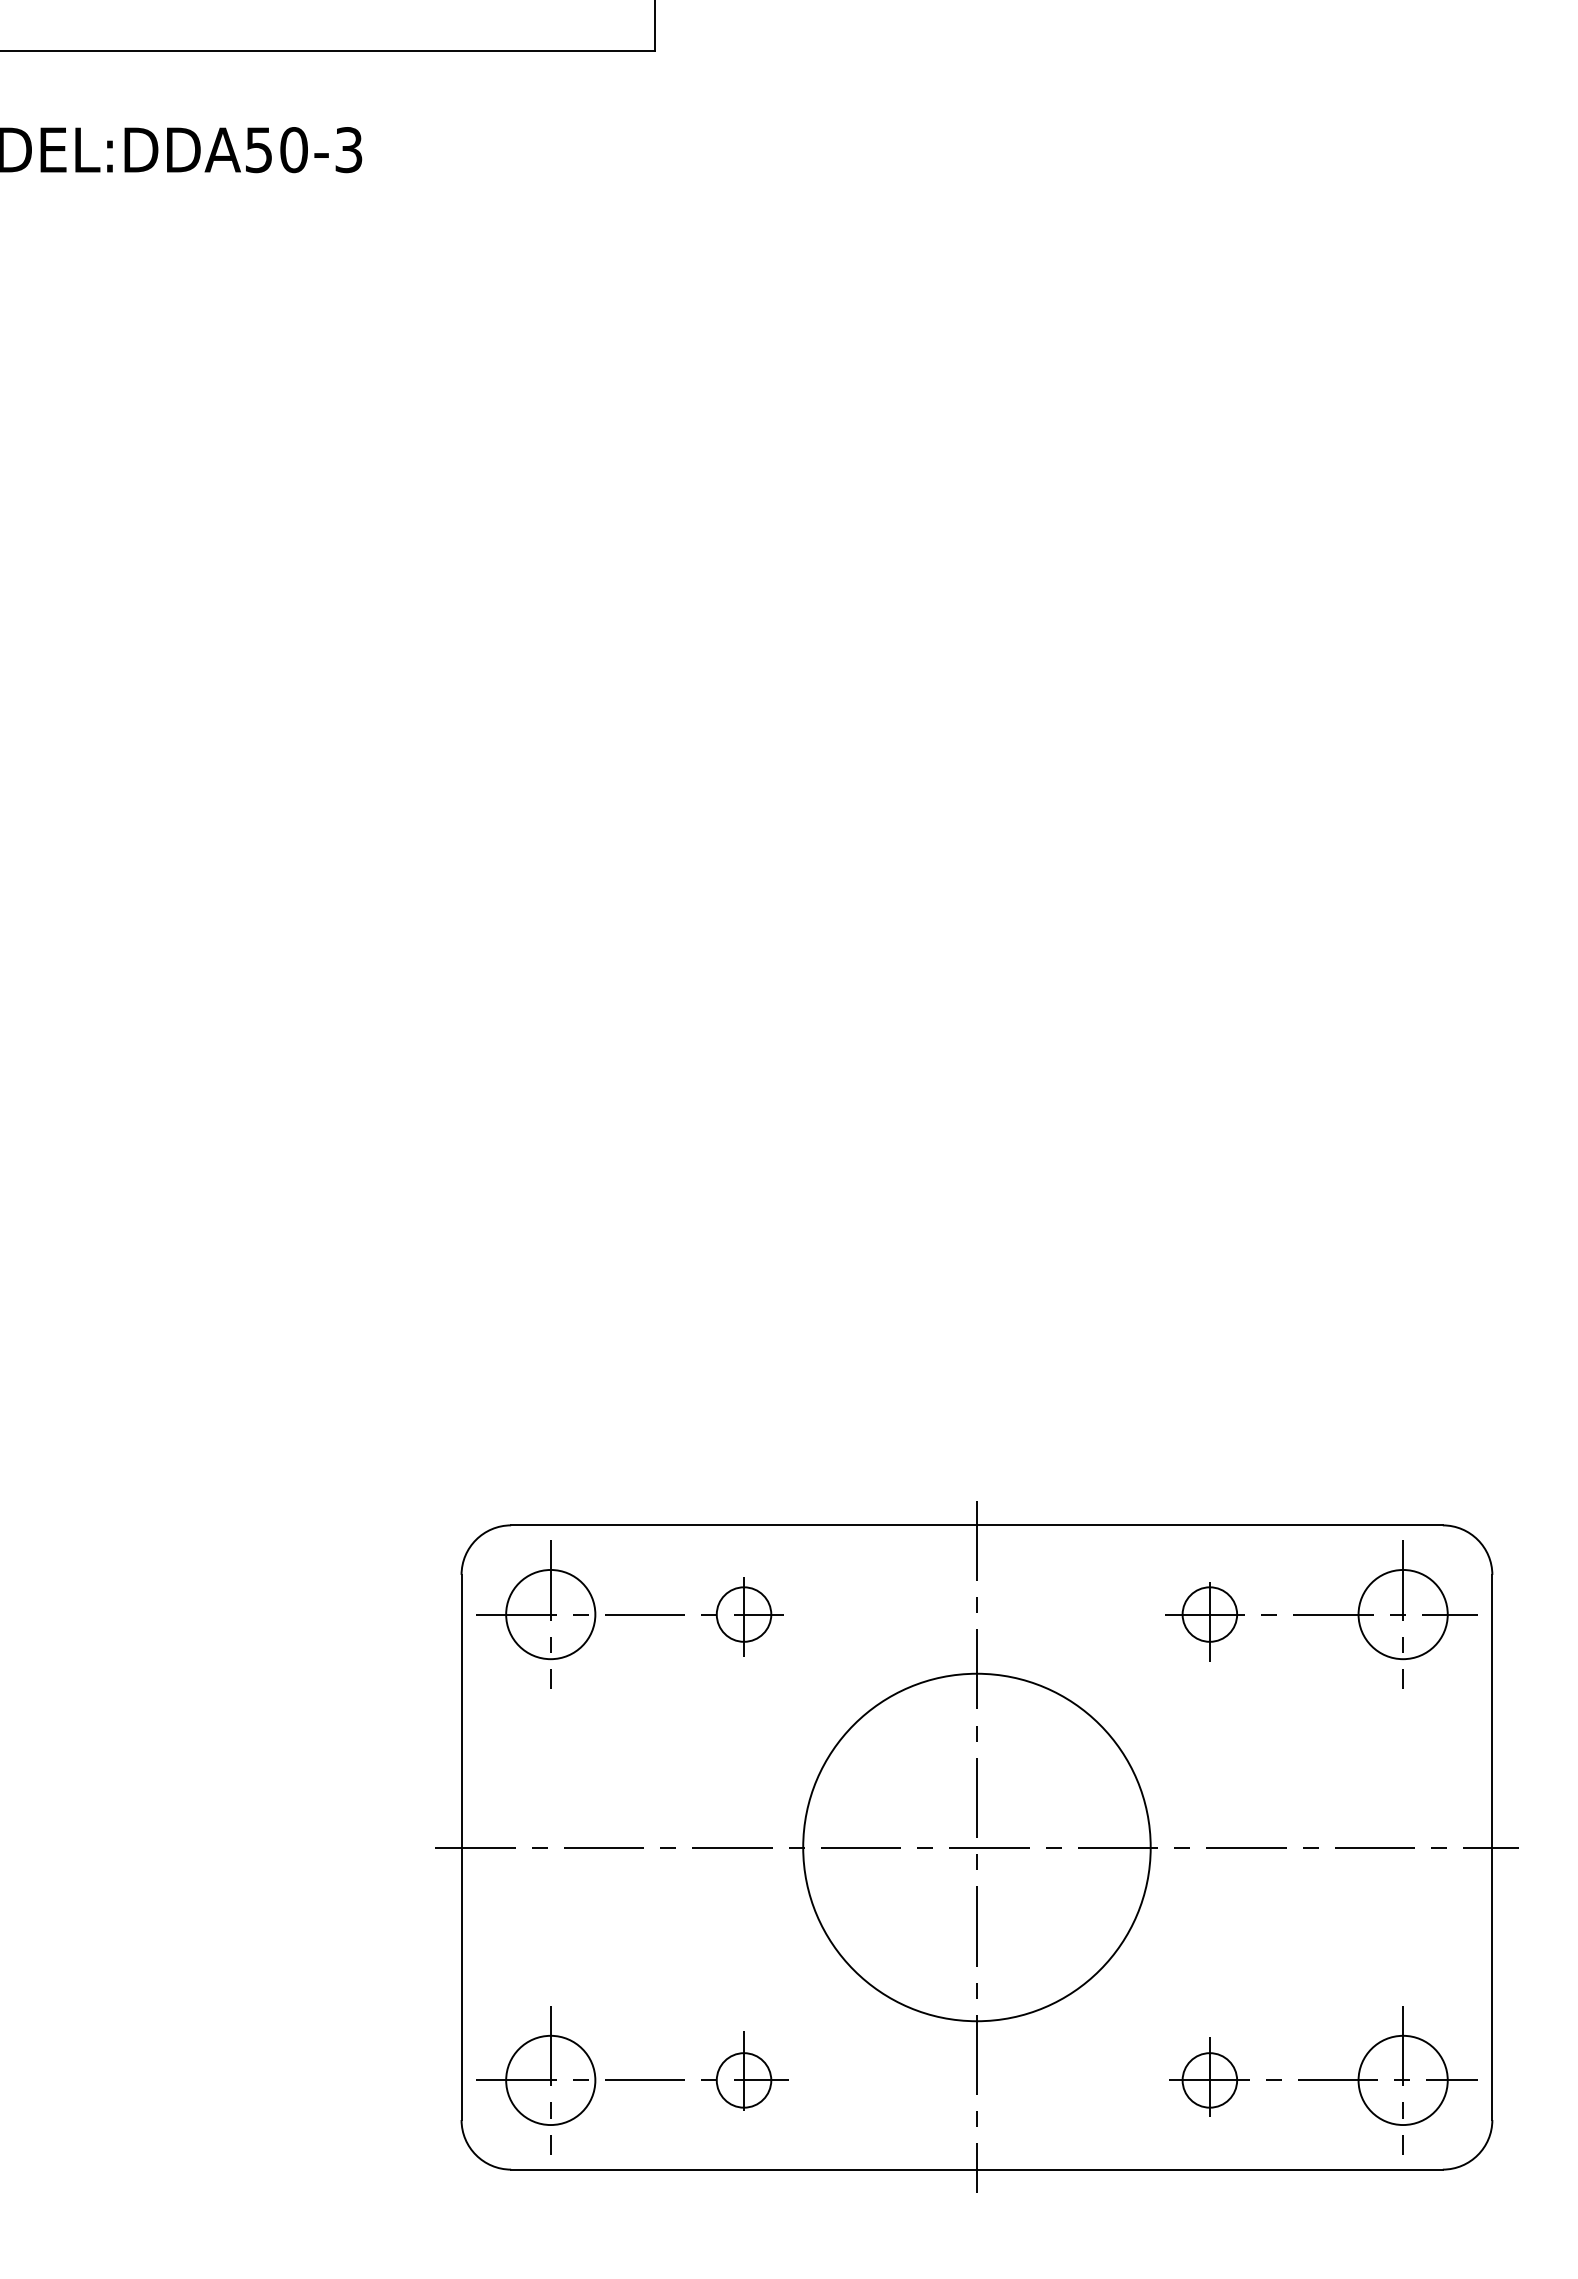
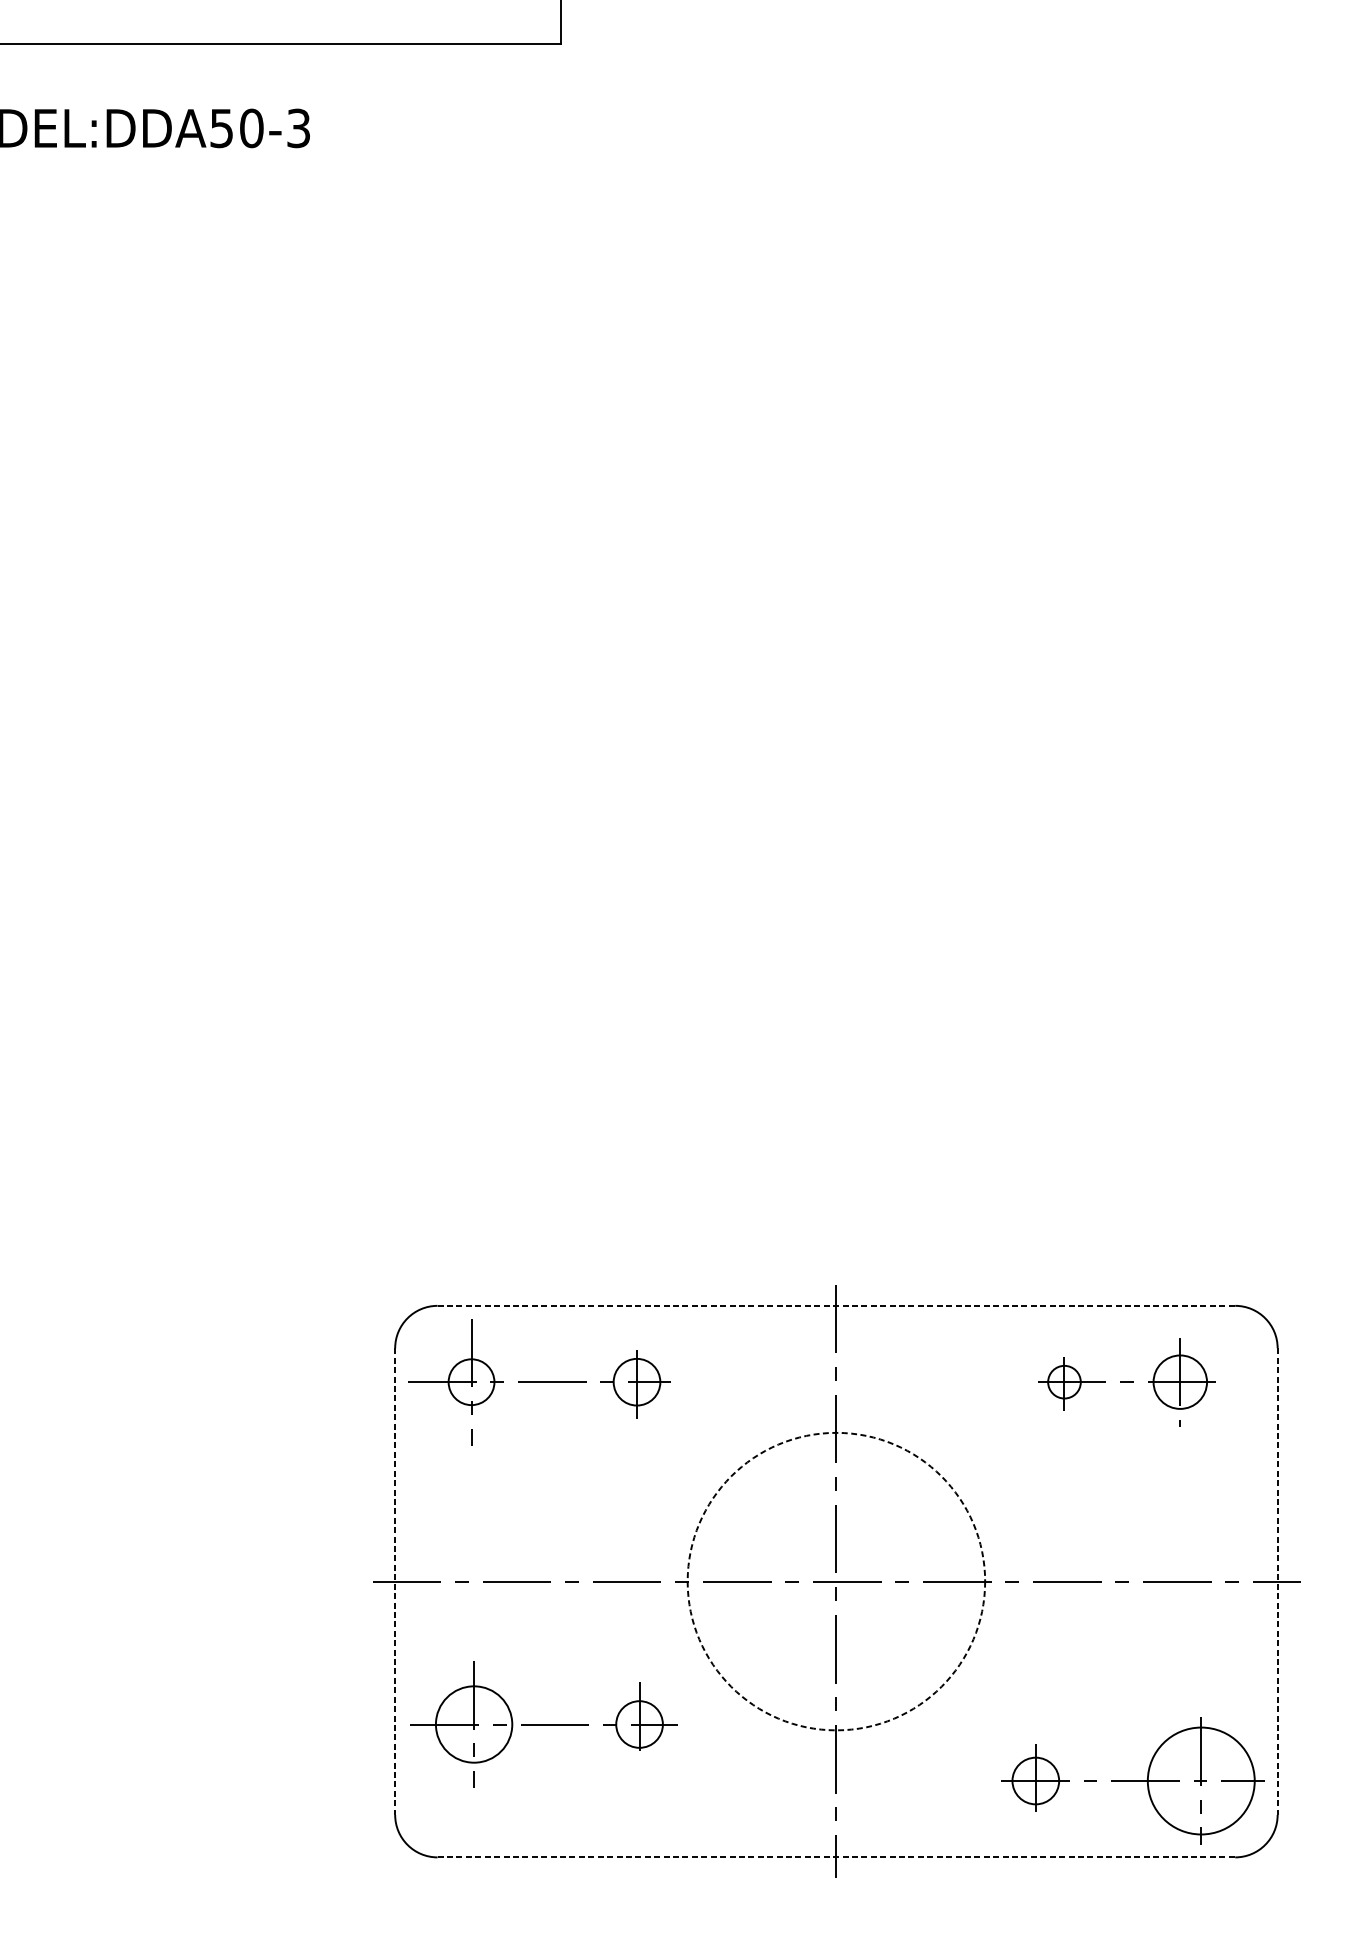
line: (976, 1525) -> (836, 1305), solid -> dashed
circle: (550, 1614) -> (471, 1382), size x0.6
part: (1321, 1614) -> (1131, 1382), size x0.7
line: (461, 1847) -> (395, 1581), solid -> dashed
circle: (976, 1847) -> (836, 1581), solid -> dashed
line: (1492, 1847) -> (1277, 1581), solid -> dashed
part: (632, 2080) -> (544, 1724), moved
circle: (1402, 2080) -> (1200, 1781), size x1.4
line: (976, 2169) -> (836, 1857), solid -> dashed

